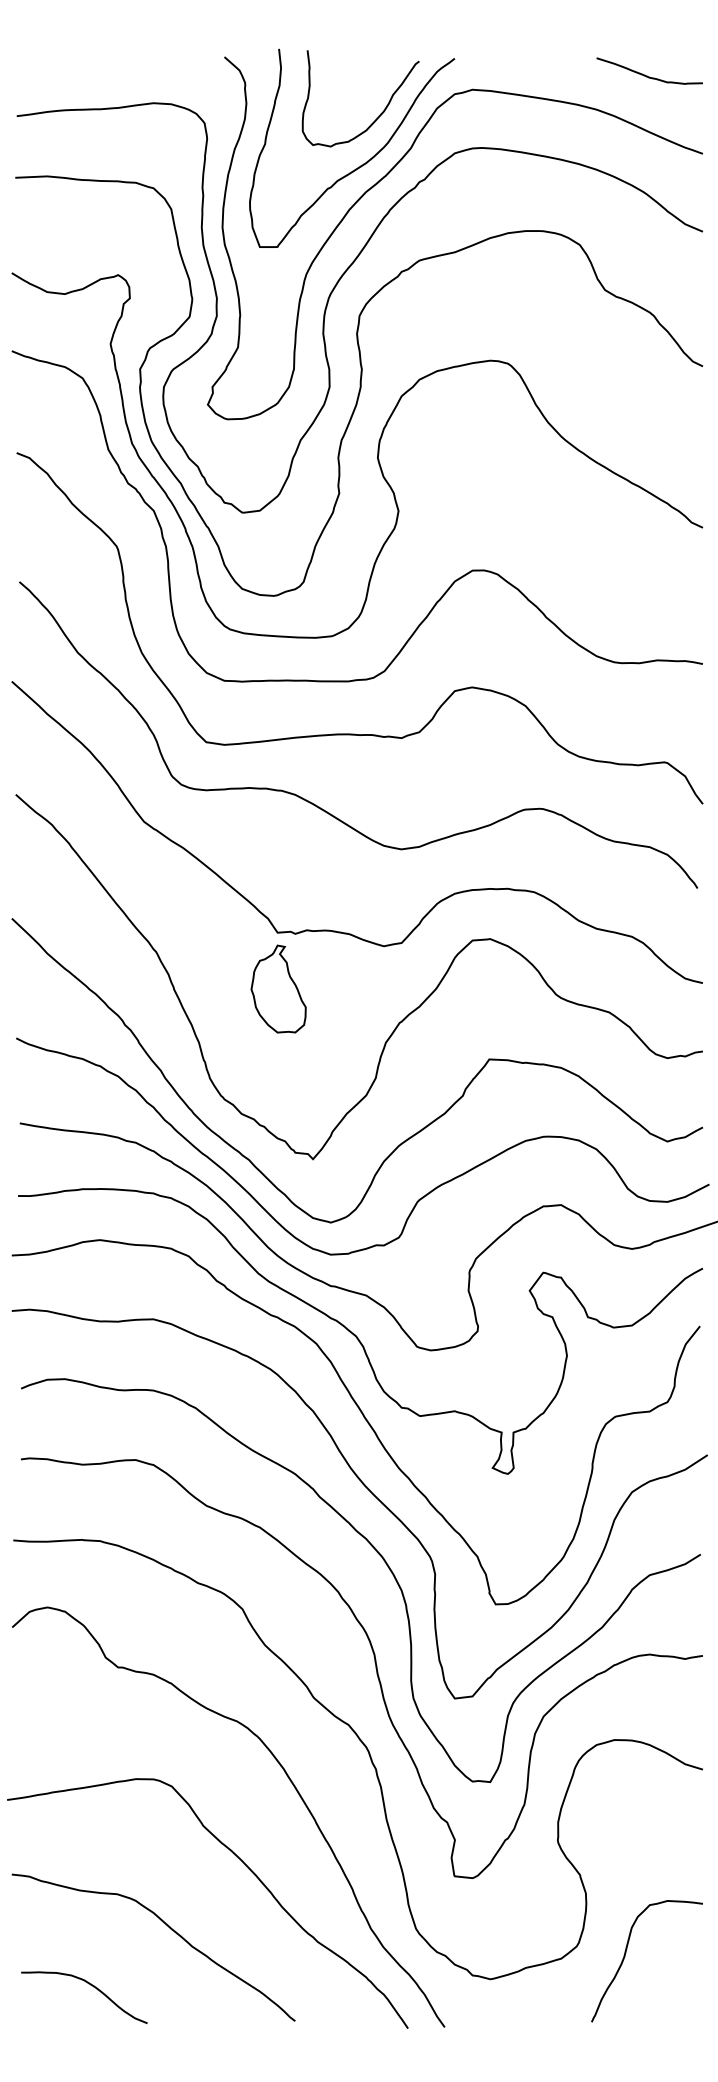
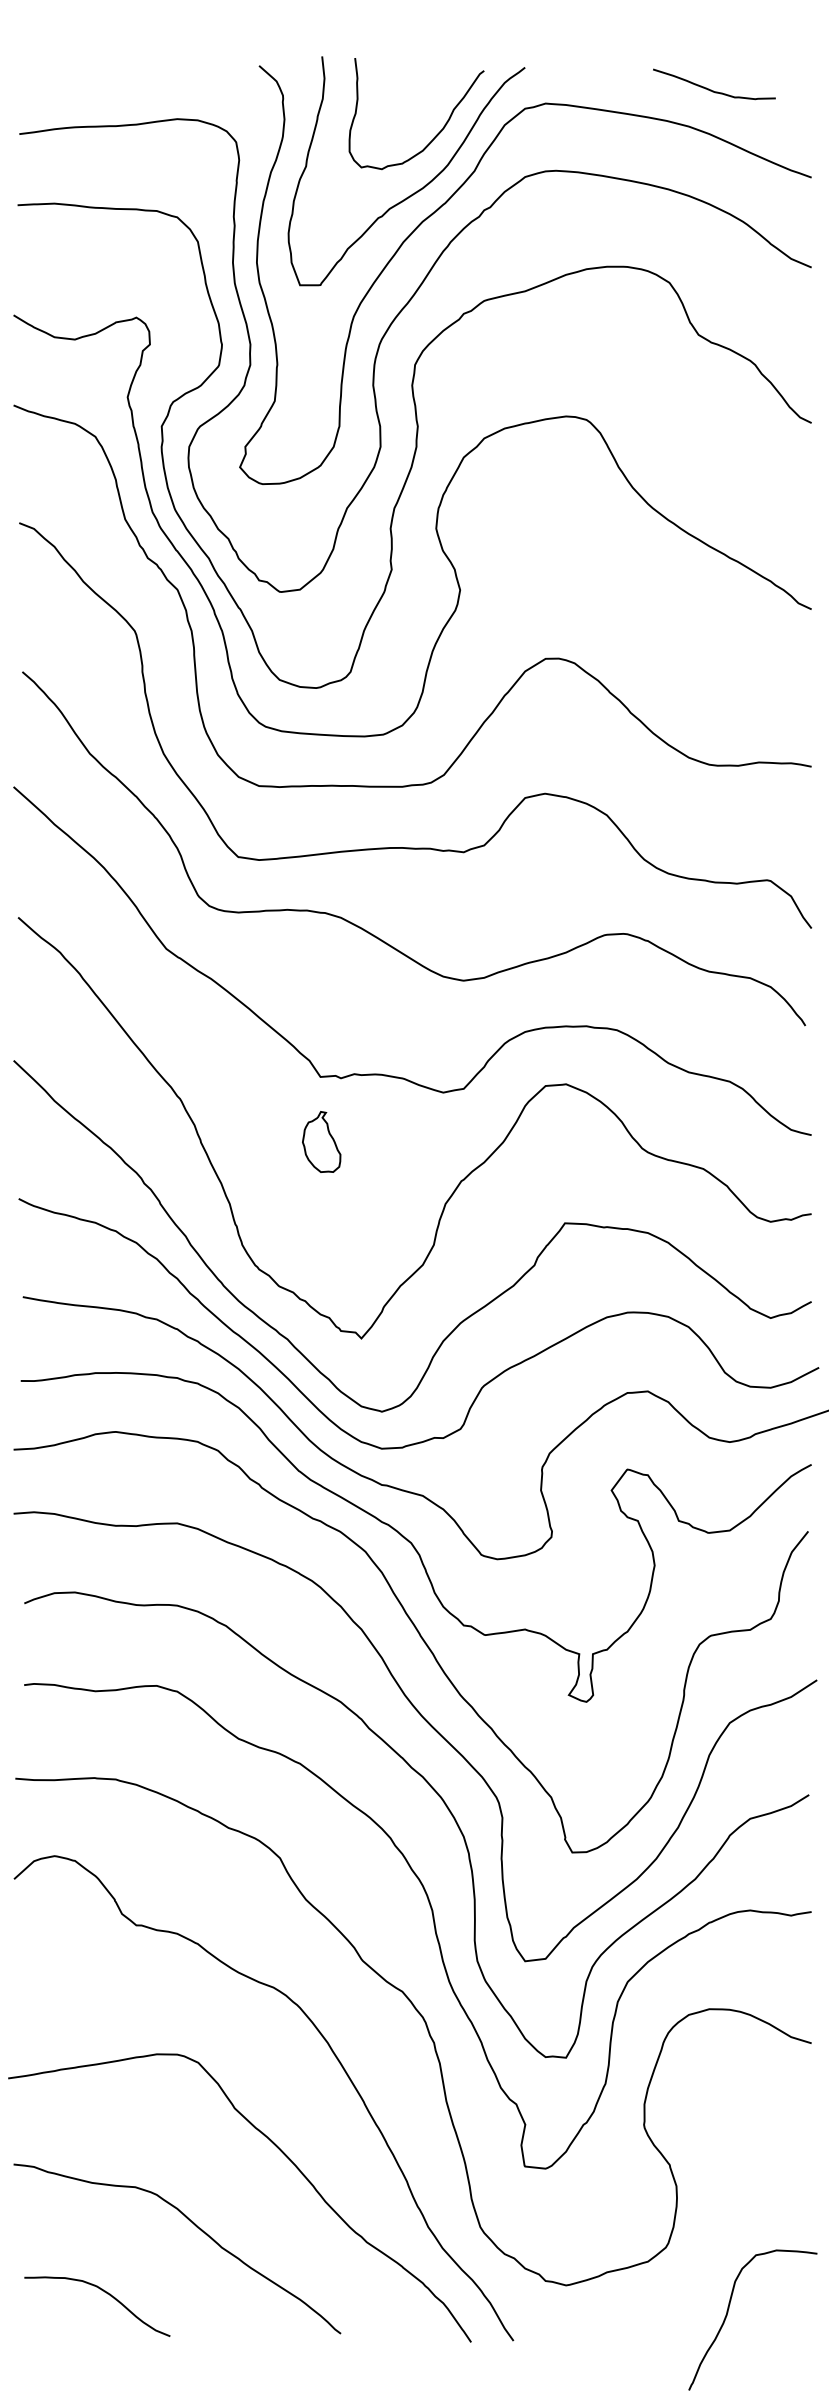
curve: (647, 75) -> (711, 89), moved
part: (278, 988) -> (321, 1141), size x0.6
curve: (625, 1957) -> (728, 2315), moved

